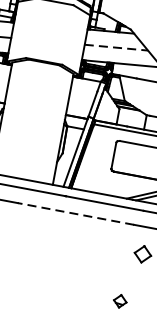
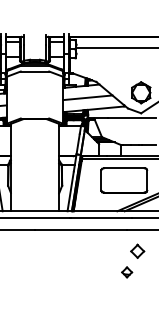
line: (115, 47) -> (87, 97), dashed -> solid
line: (75, 214) -> (80, 230), dashed -> solid
part: (120, 301) -> (127, 272), moved

